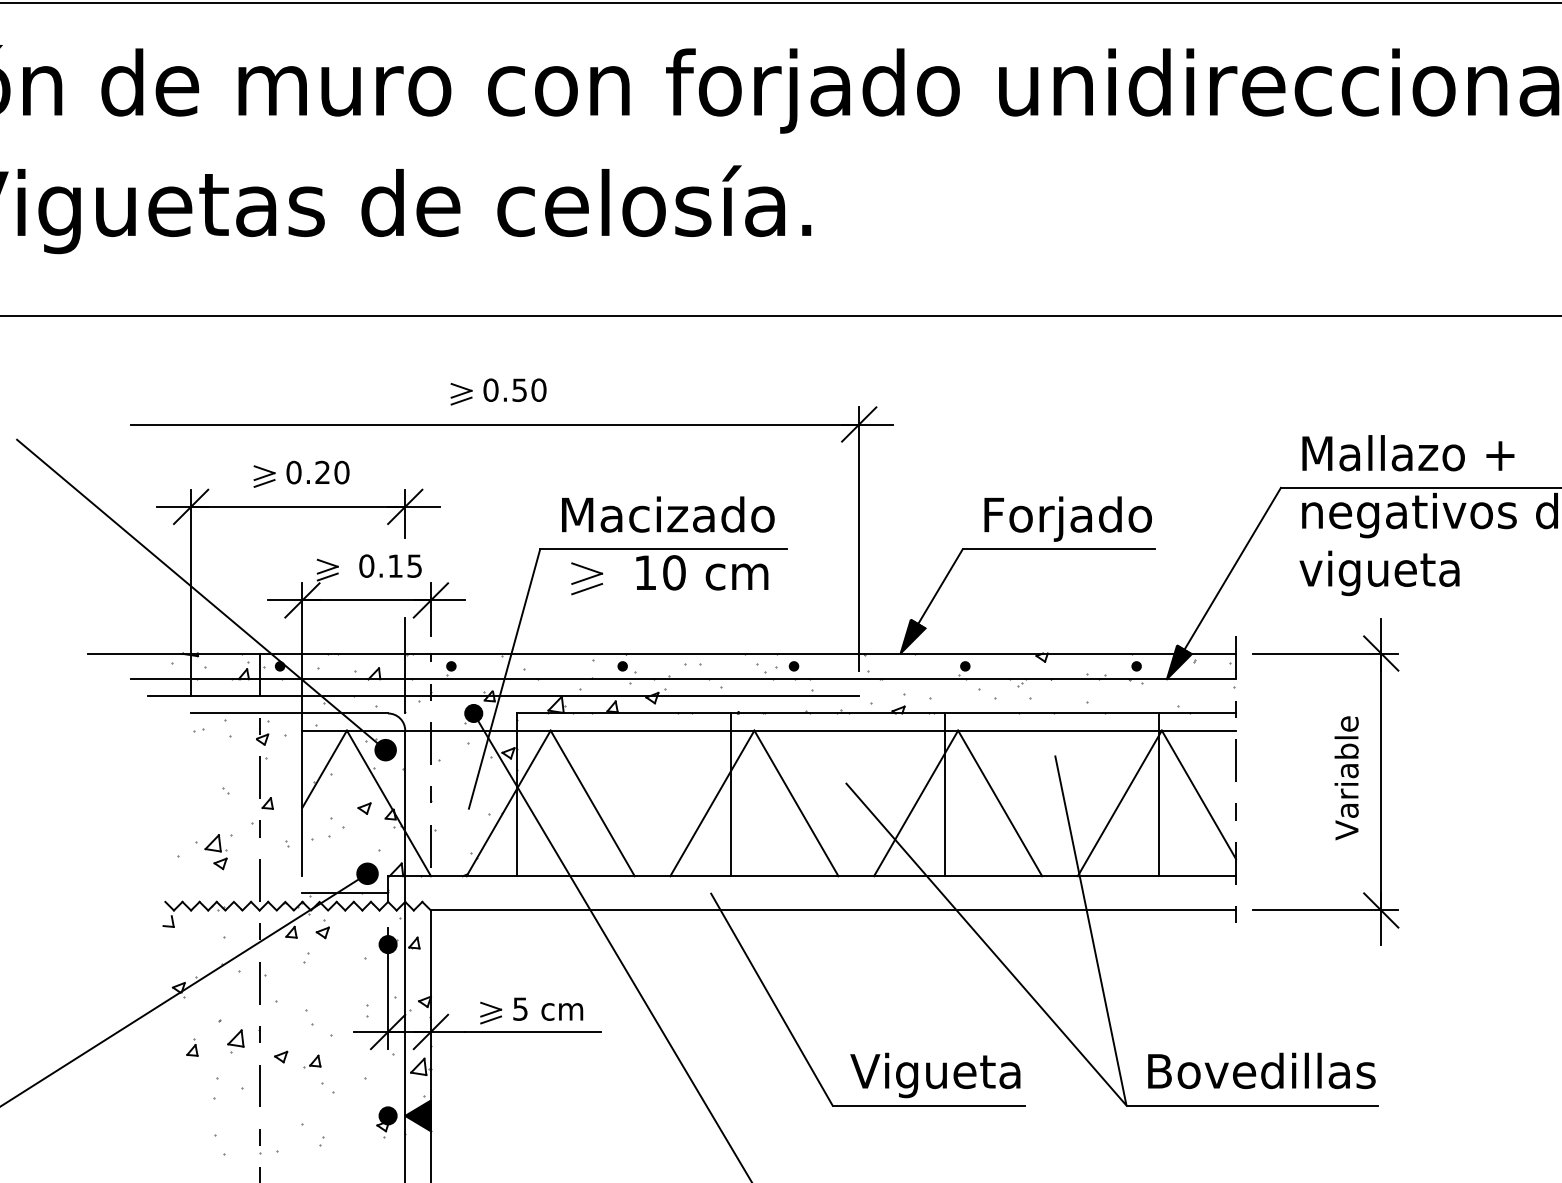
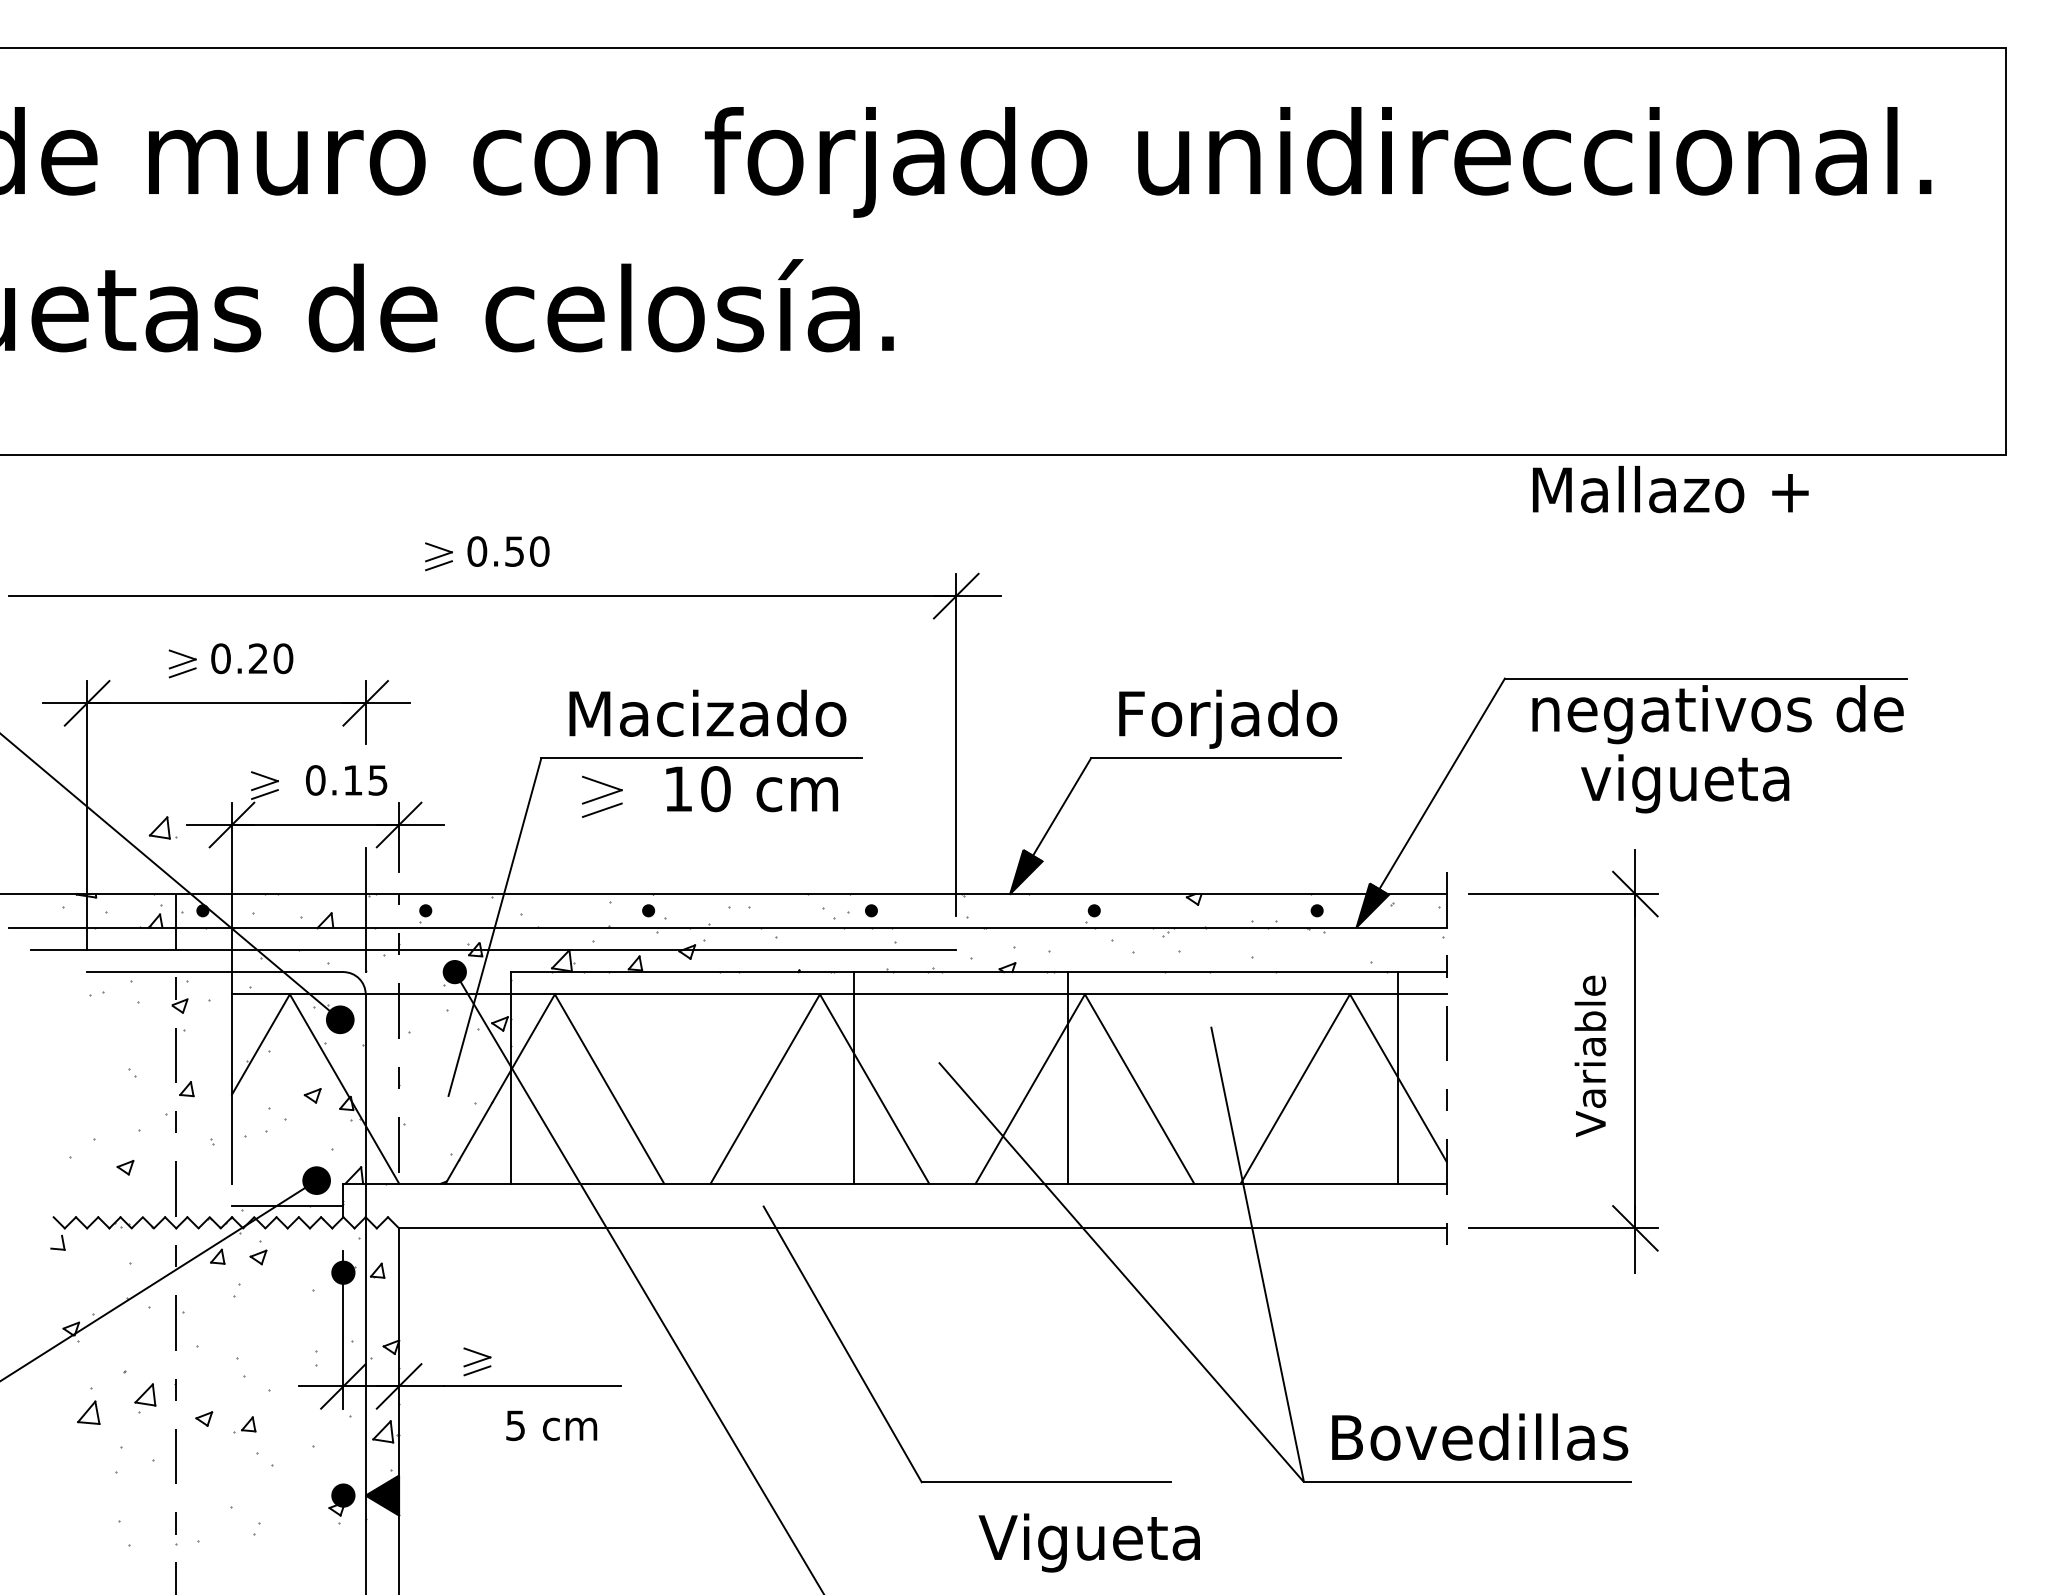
text: (1408, 453) -> (1670, 489), moved
text: (1379, 573) -> (1685, 783), moved
line: (731, 794) -> (854, 1077), moved
line: (1159, 794) -> (1398, 1077), moved
part: (215, 842) -> (162, 827), moved
text: (548, 1008) -> (551, 1425), moved
part: (192, 1047) -> (88, 1406), size x1.6
text: (934, 1075) -> (1088, 1542), moved

